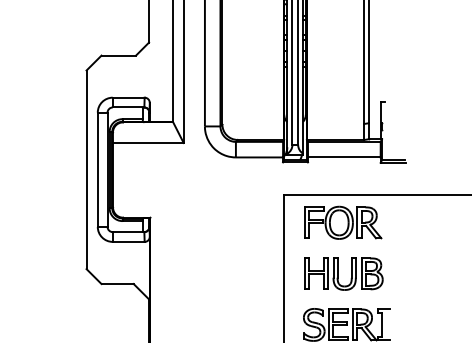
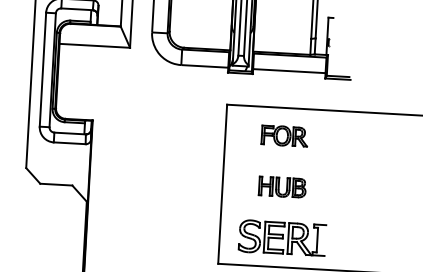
part: (343, 222) -> (284, 135), size x0.6
part: (343, 273) -> (282, 186), size x0.6

